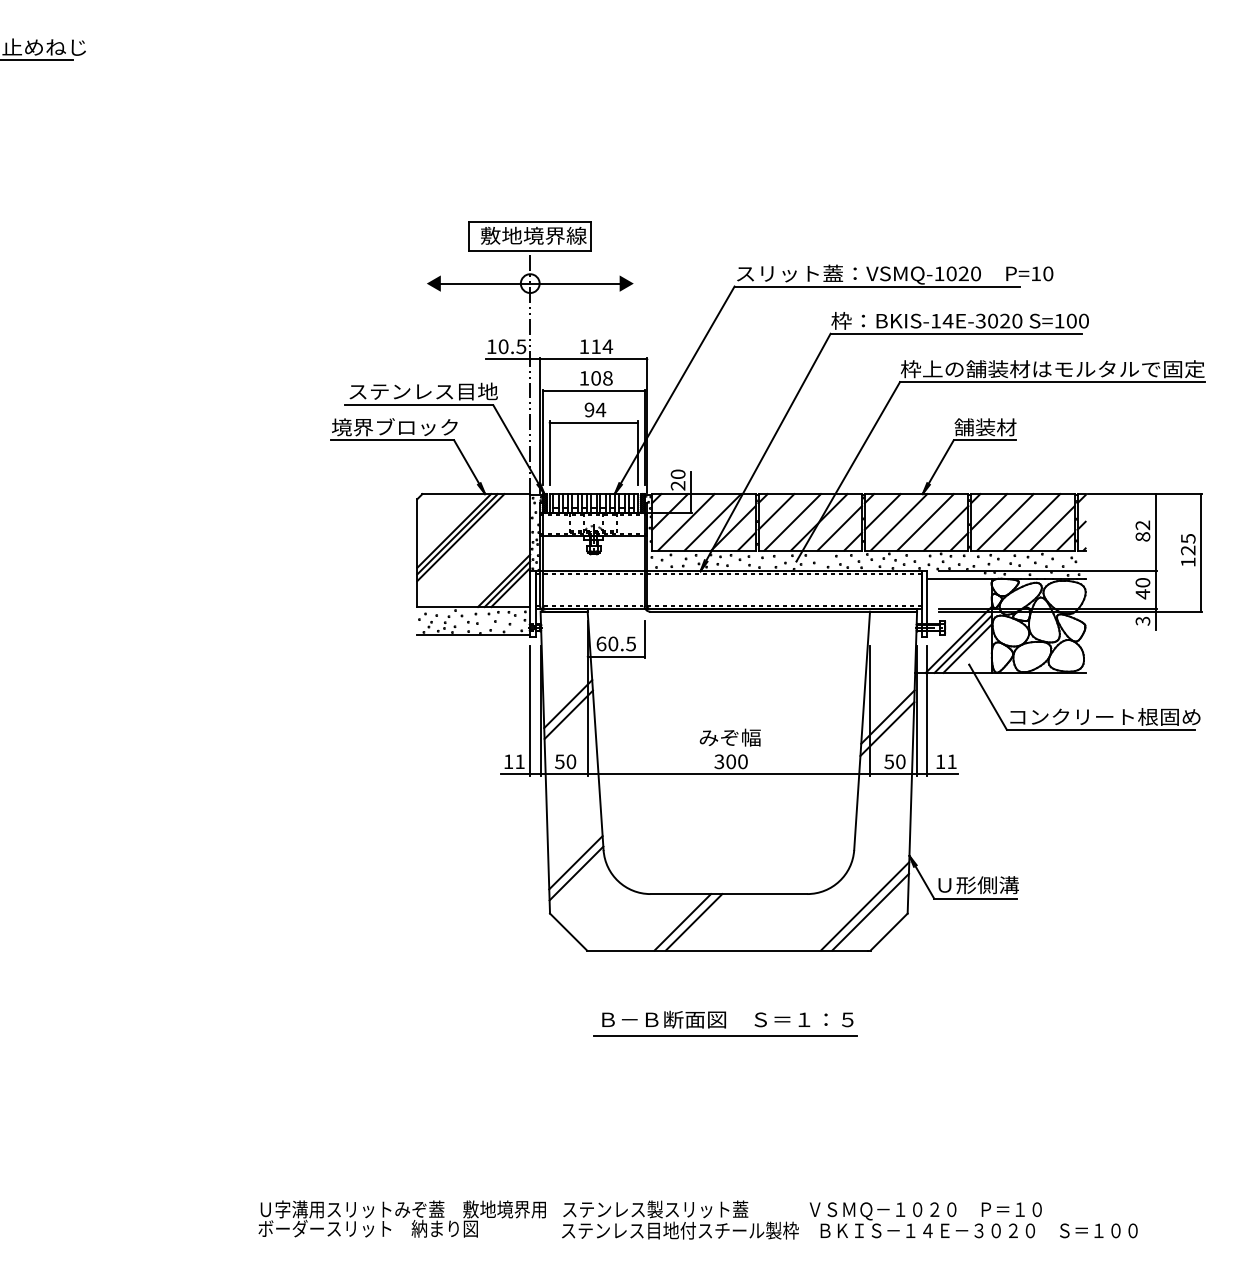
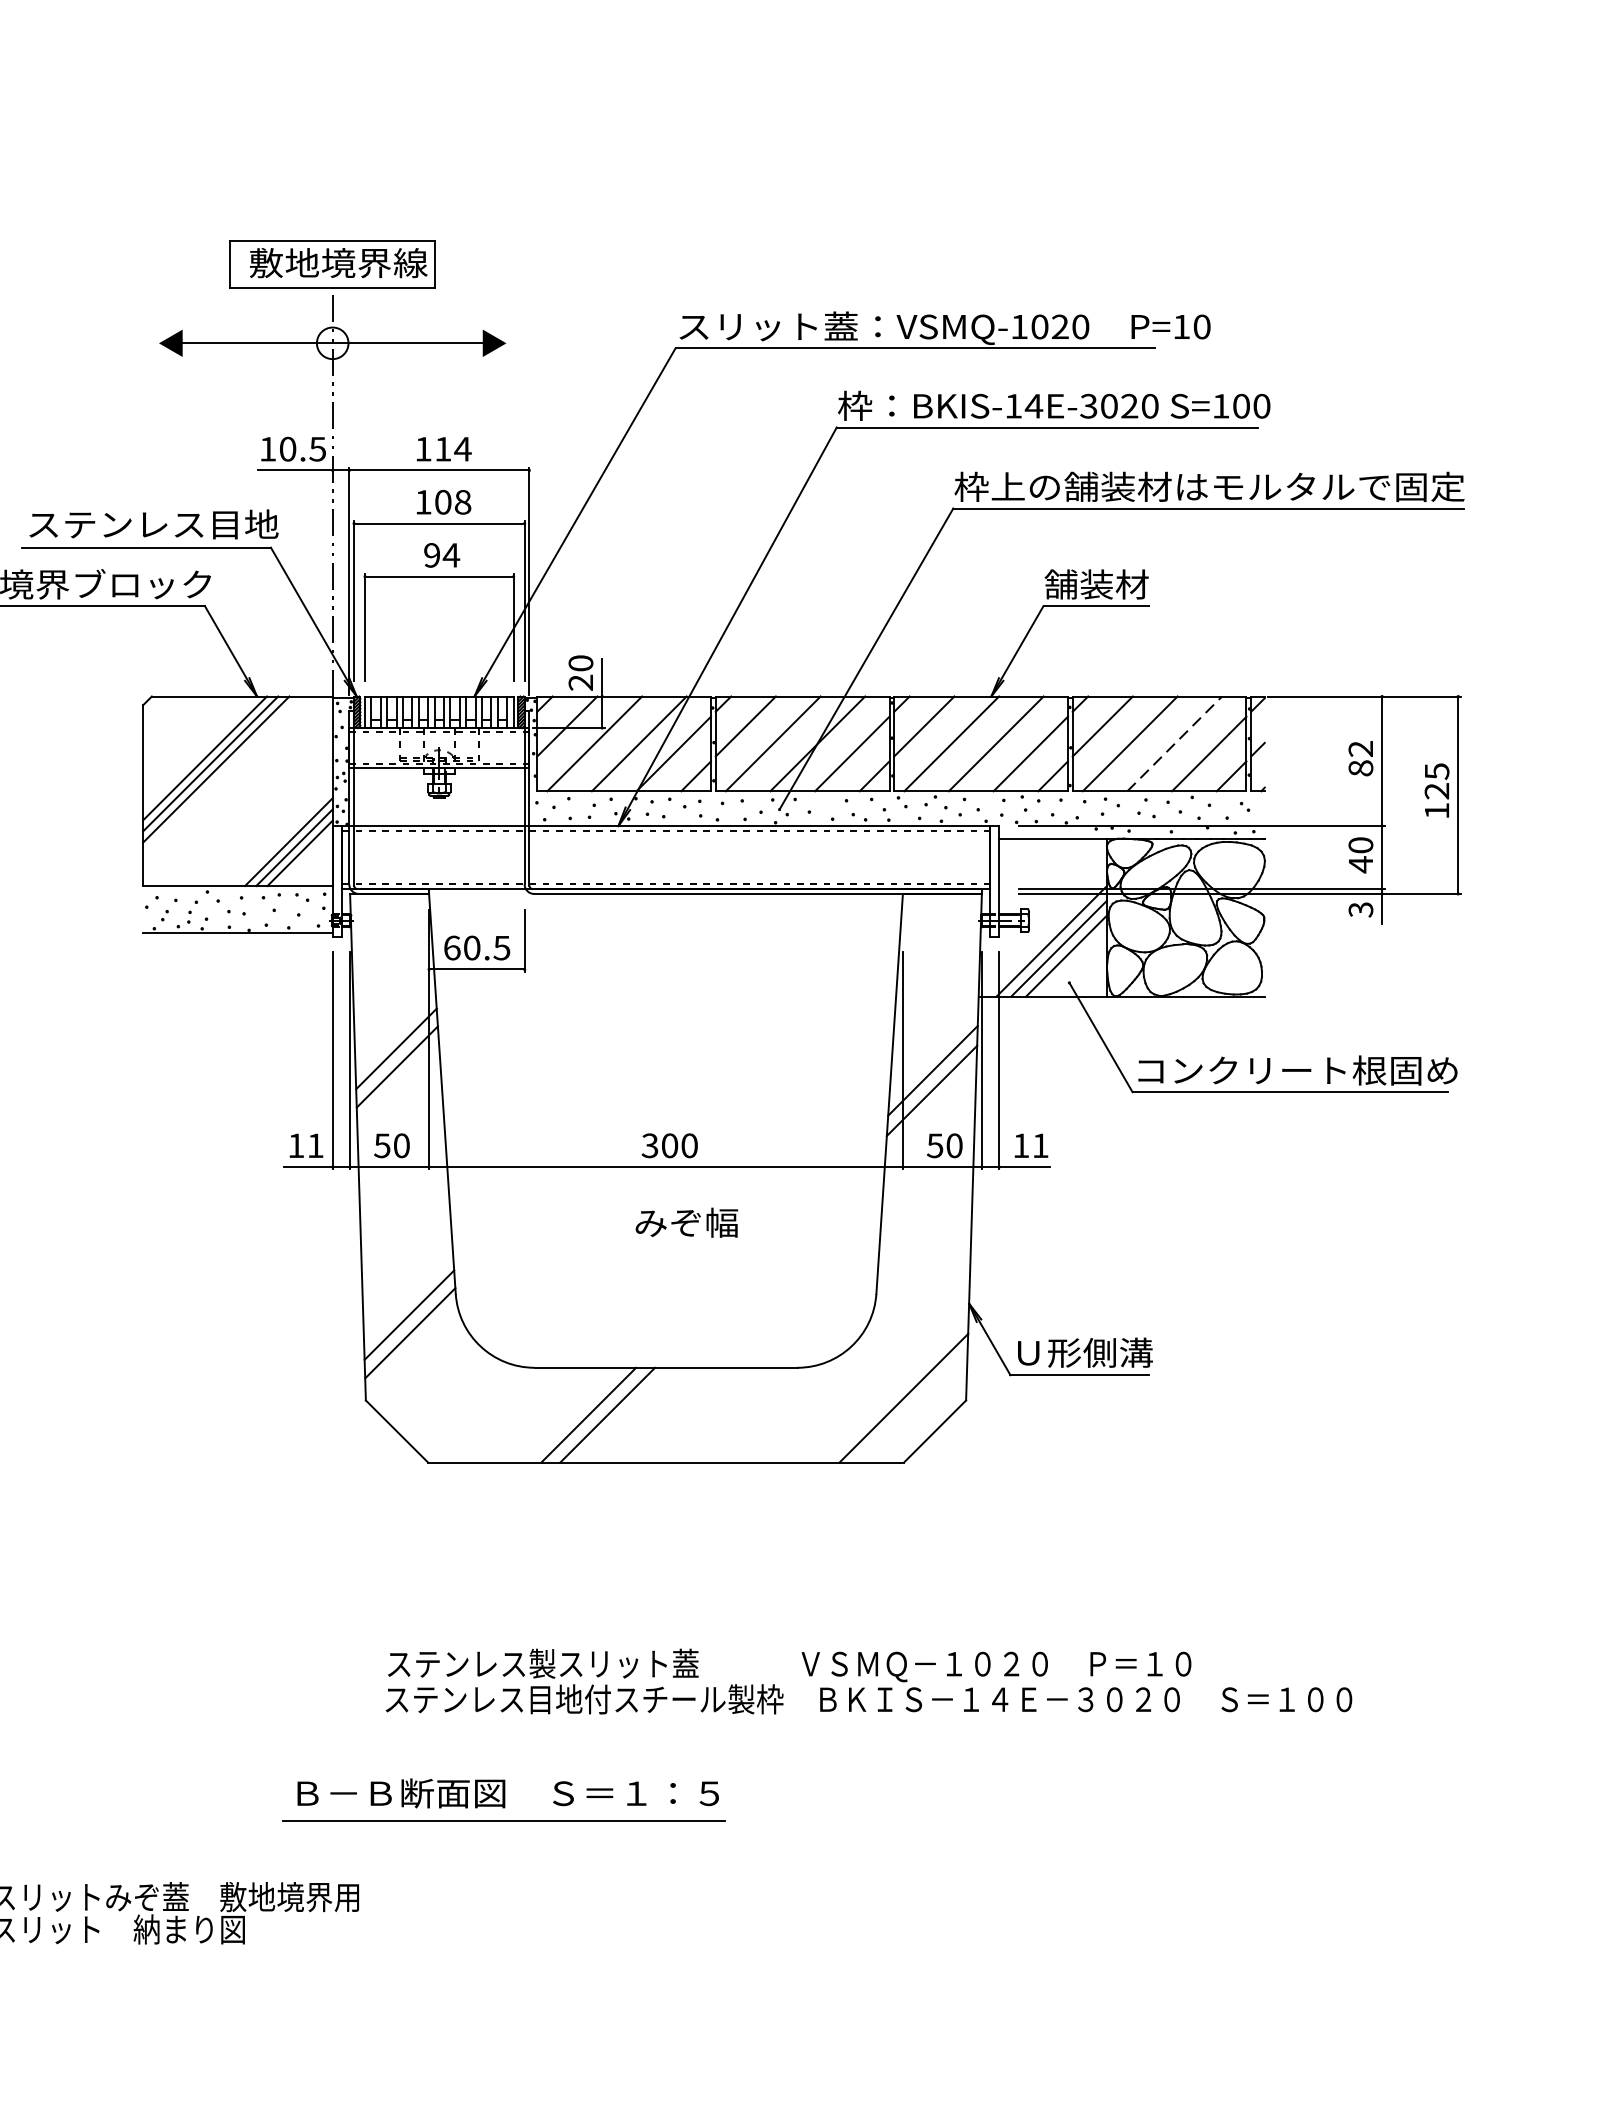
line: (1032, 522) -> (1175, 744), solid -> dashed
text: (729, 737) -> (685, 1222), moved
line: (864, 906) -> (893, 1388), removed
part: (725, 1023) -> (504, 1799), moved
text: (849, 1219) -> (868, 1680), moved

